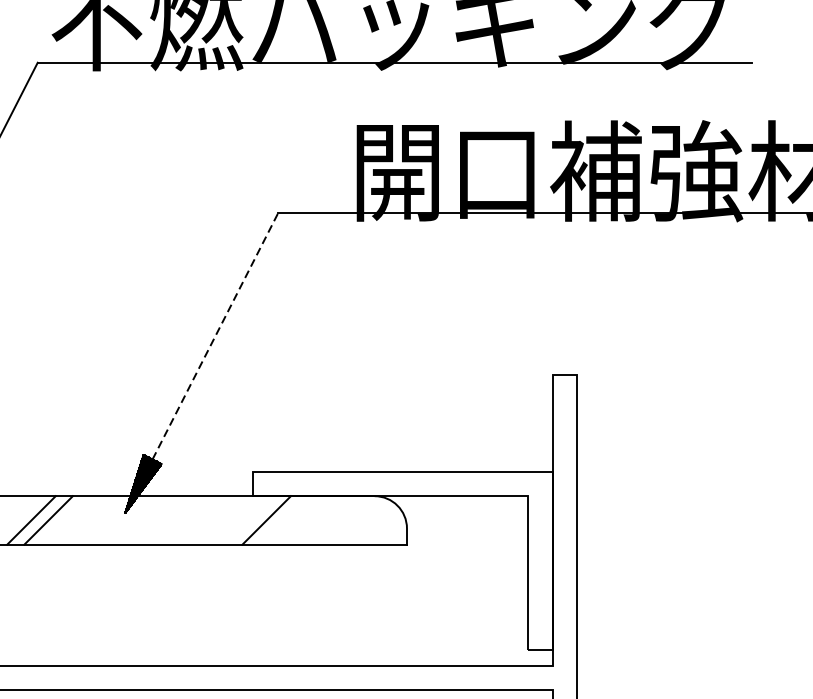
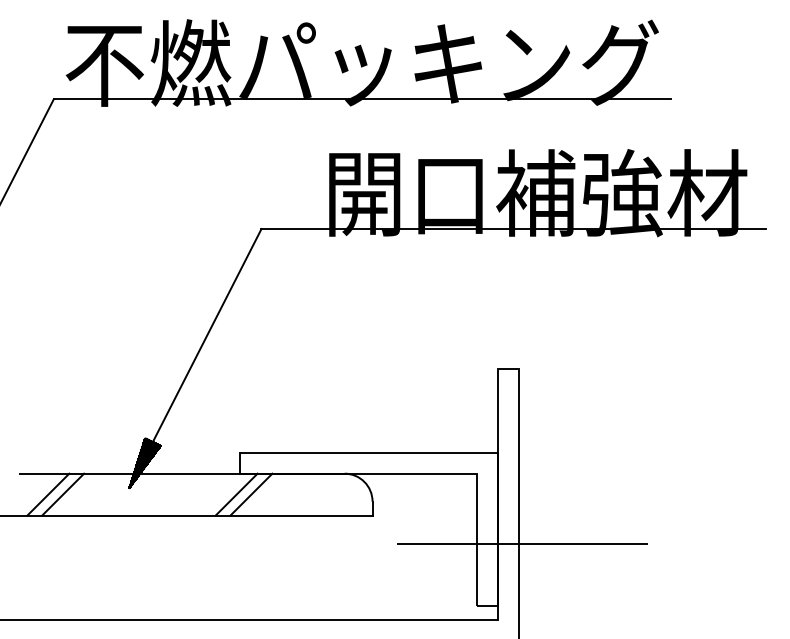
line: (215, 336) -> (207, 335), dashed -> solid
line: (249, 520) -> (236, 494), added
line: (564, 578) -> (508, 544), added

